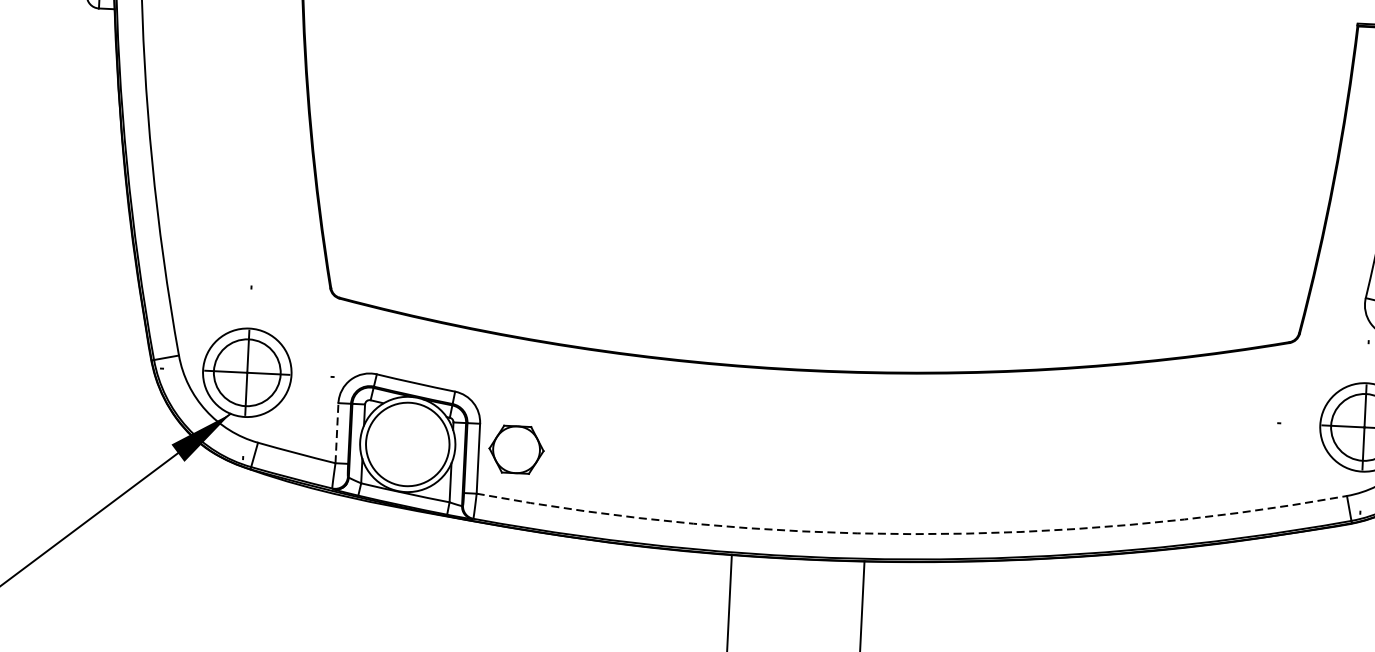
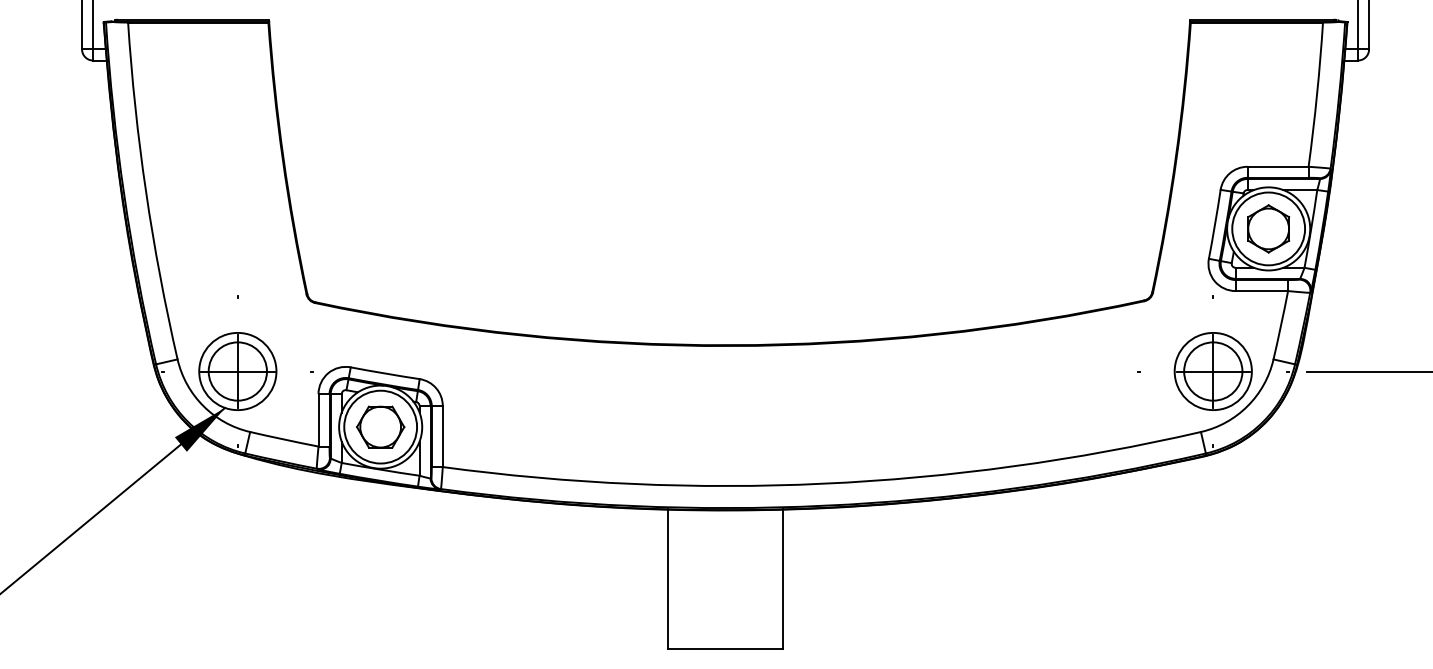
line: (336, 432) -> (318, 419), dashed -> solid
part: (516, 449) -> (380, 426), moved
arc: (911, 533) -> (823, 483), dashed -> solid

